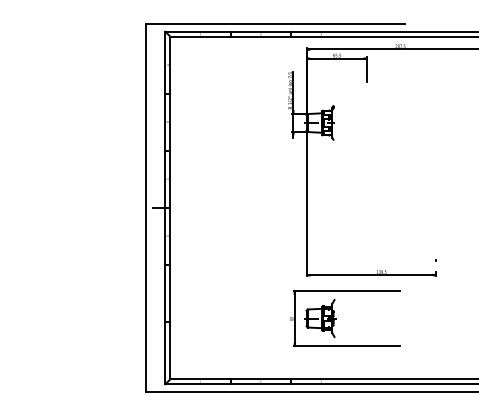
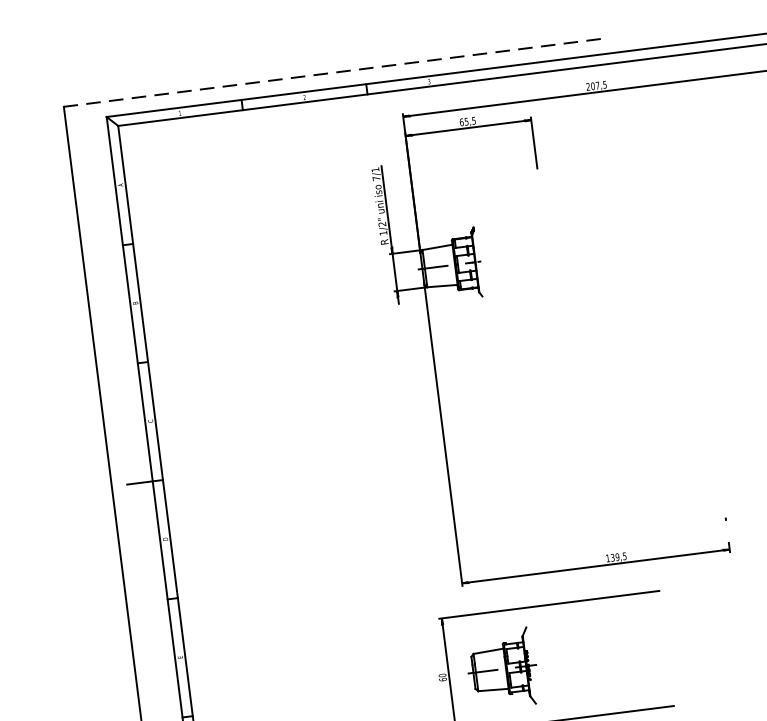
line: (275, 24) -> (332, 73), solid -> dashed

